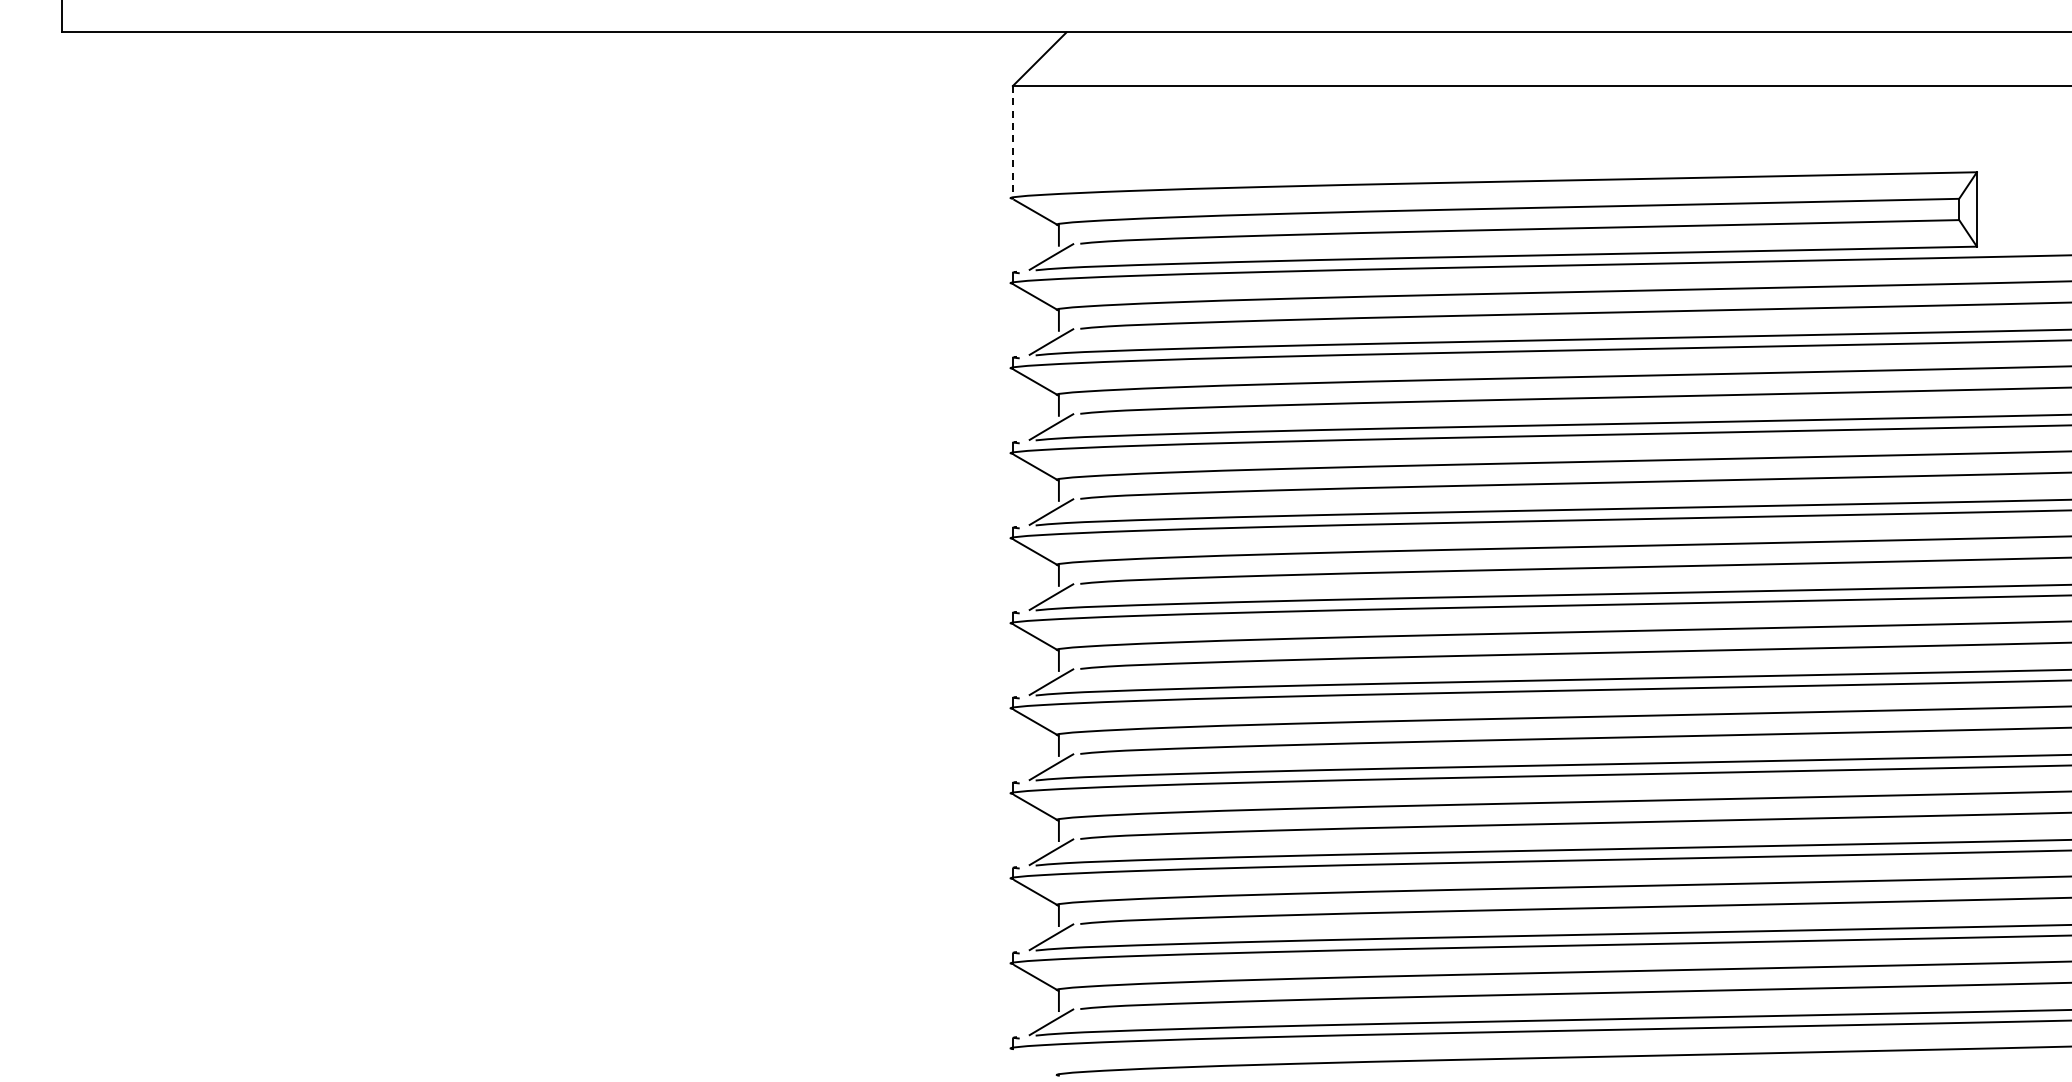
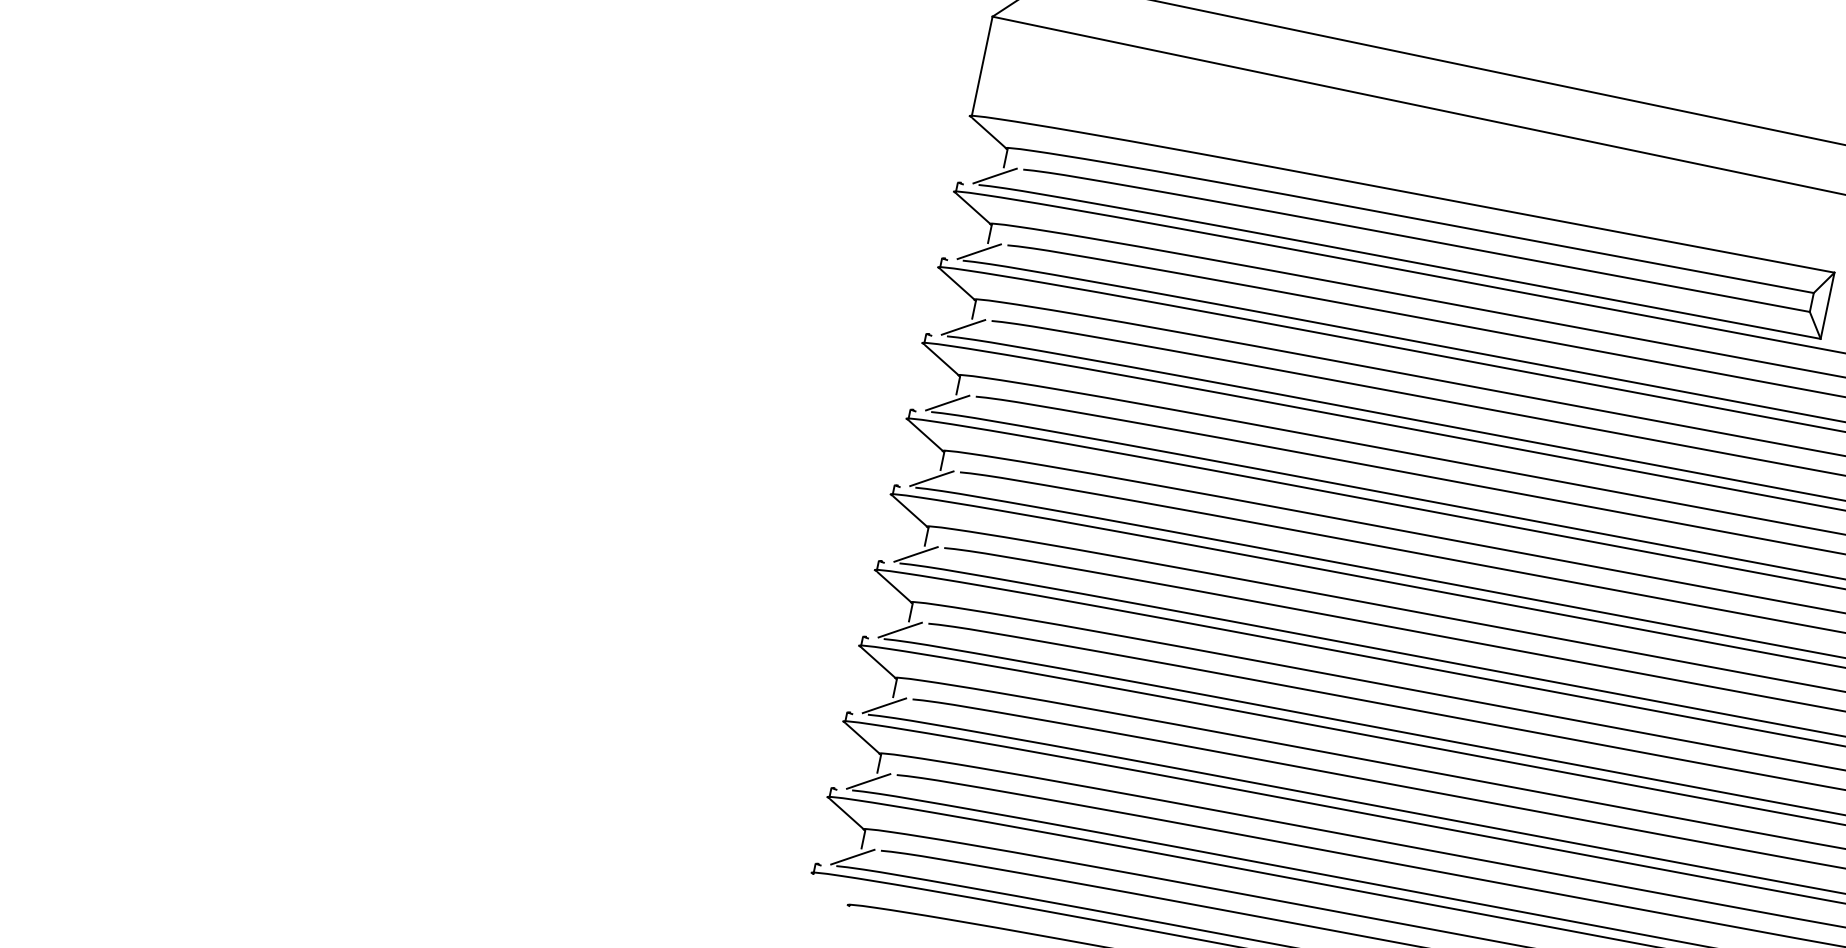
line: (1012, 142) -> (981, 66), dashed -> solid

